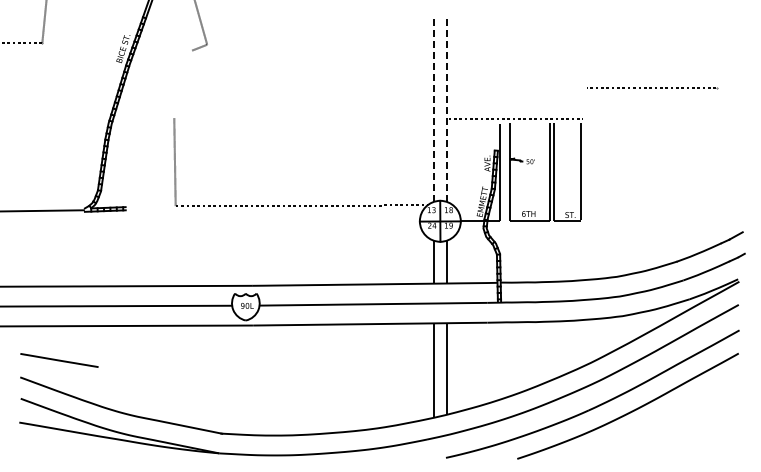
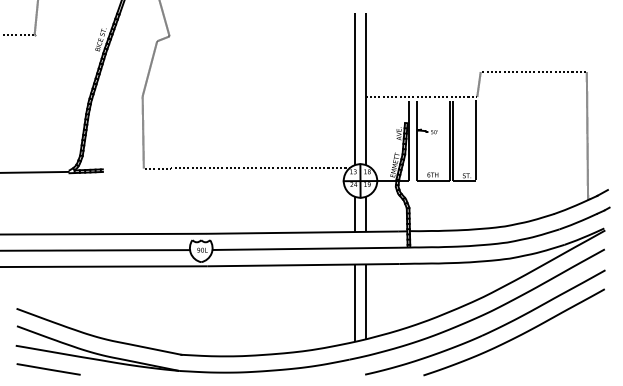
line: (183, 84) -> (150, 68), added
line: (584, 103) -> (478, 84), added
line: (433, 108) -> (354, 88), dashed -> solid
line: (446, 108) -> (365, 88), dashed -> solid
line: (717, 166) -> (587, 136), added
line: (59, 360) -> (48, 369), moved

